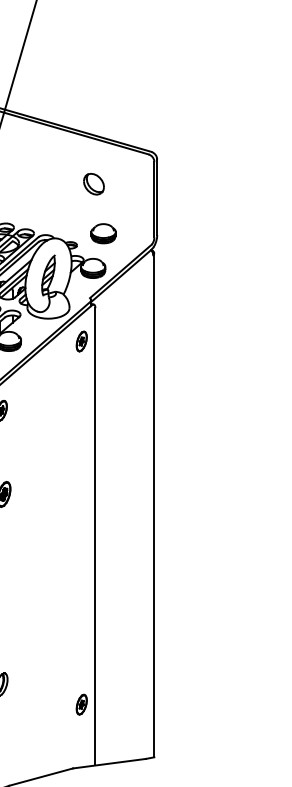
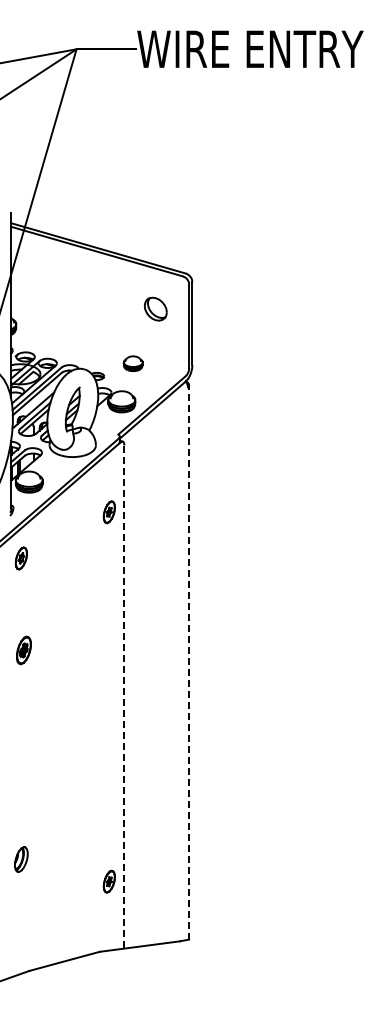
part: (93, 183) -> (155, 308), moved
part: (102, 233) -> (132, 363), size x0.7
part: (80, 341) -> (108, 512), moved
line: (154, 504) -> (189, 661), solid -> dashed
line: (95, 537) -> (124, 697), solid -> dashed

